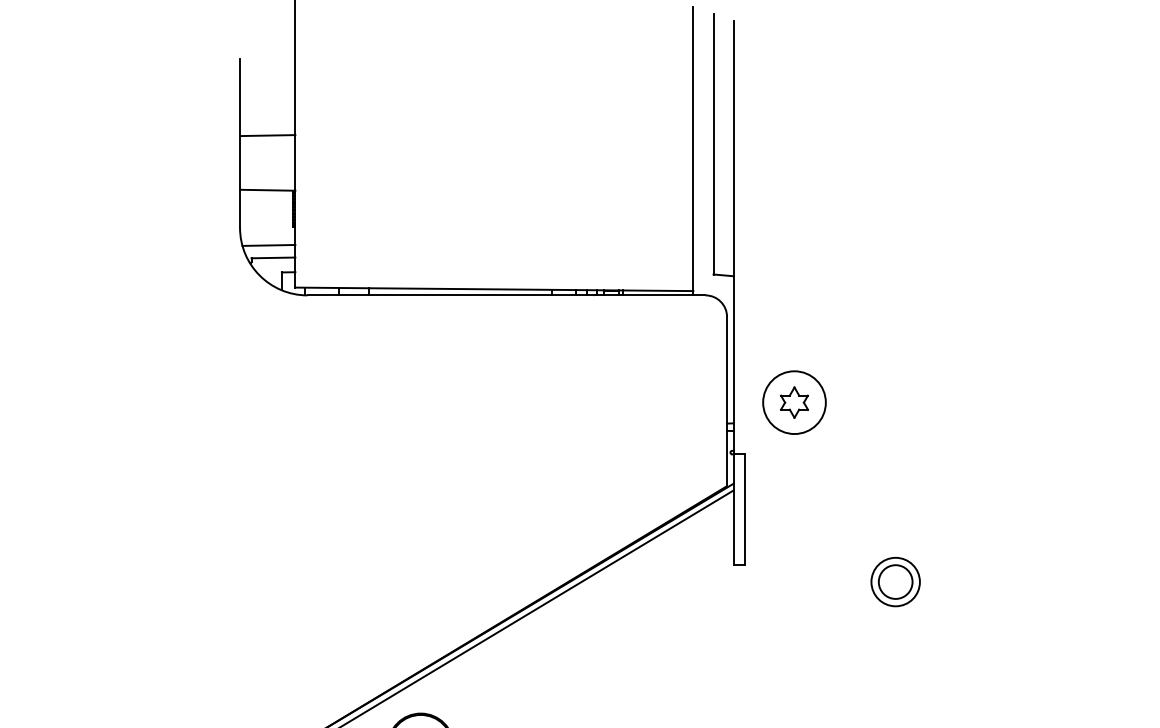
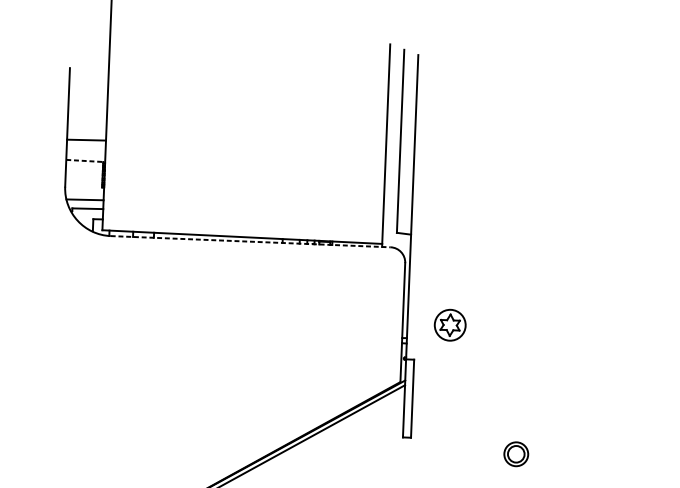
line: (267, 135) -> (86, 140), moved
line: (267, 190) -> (85, 161), solid -> dashed
line: (506, 295) -> (250, 241), solid -> dashed
circle: (794, 402) -> (450, 325), size x0.7
part: (895, 581) -> (516, 453), size x0.7

